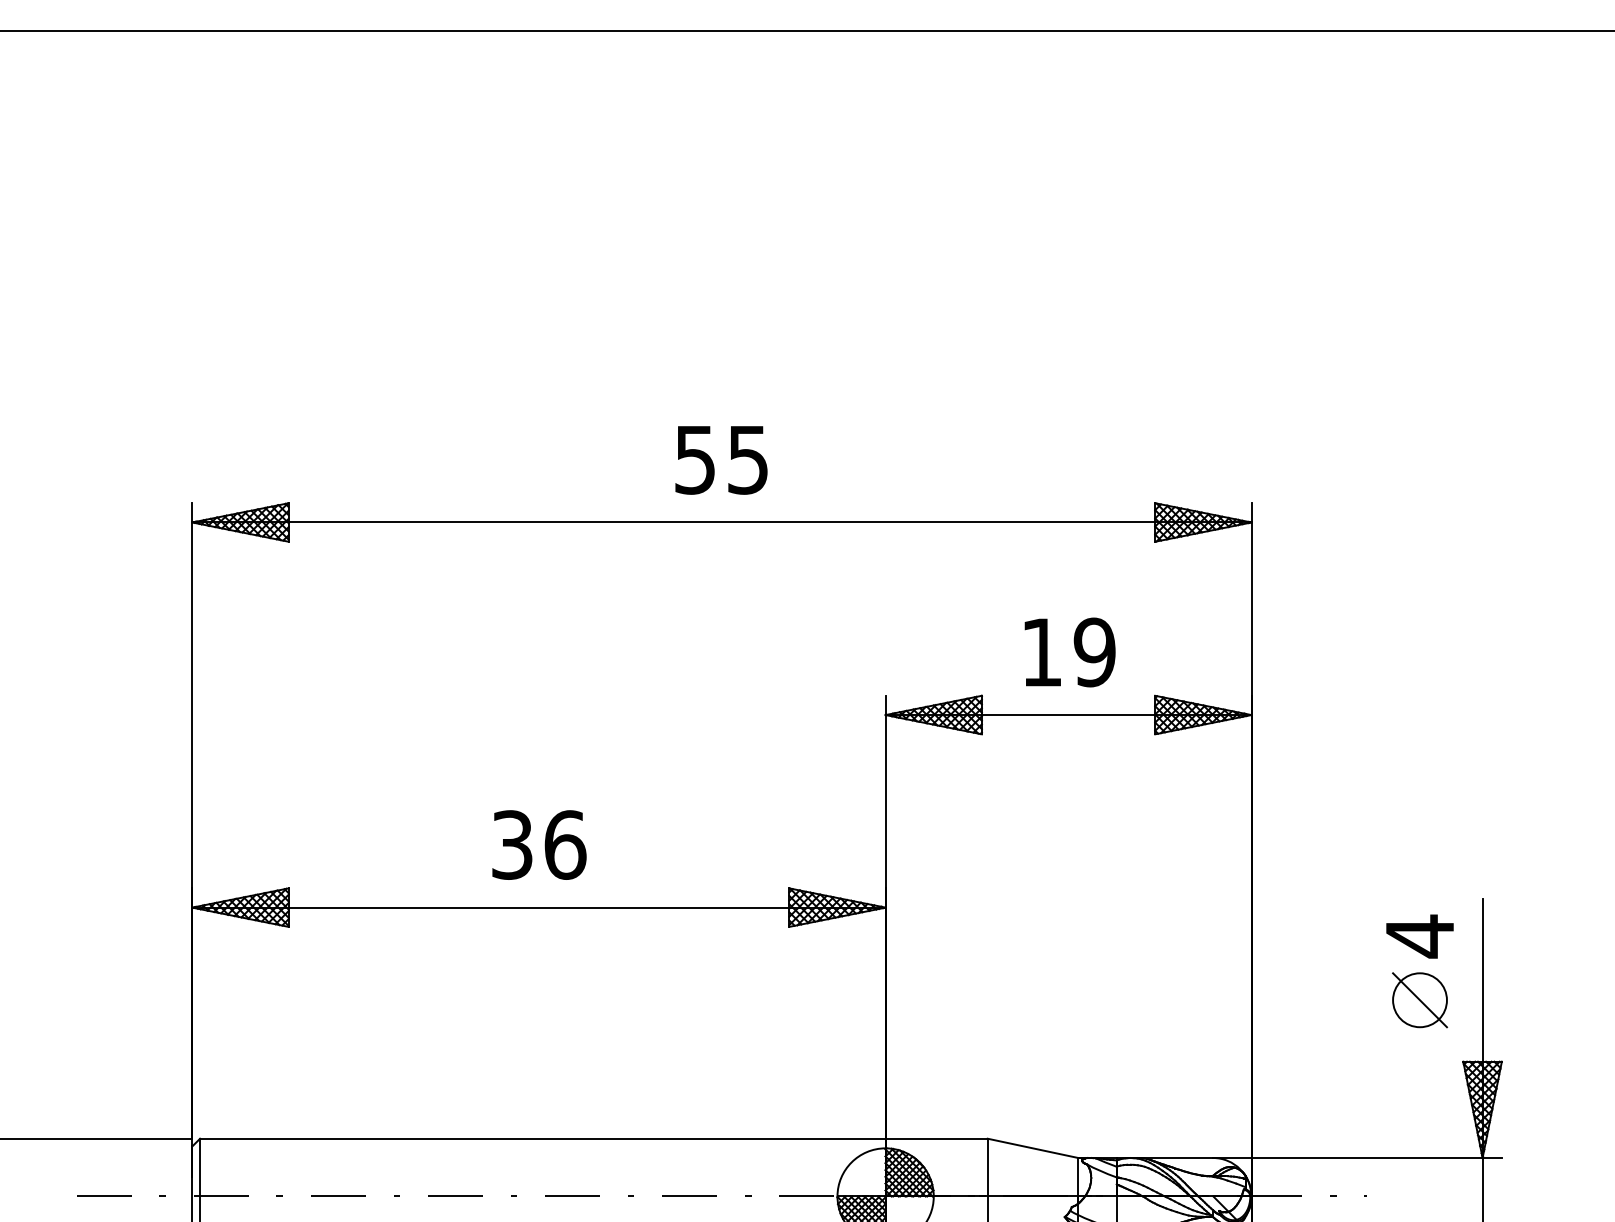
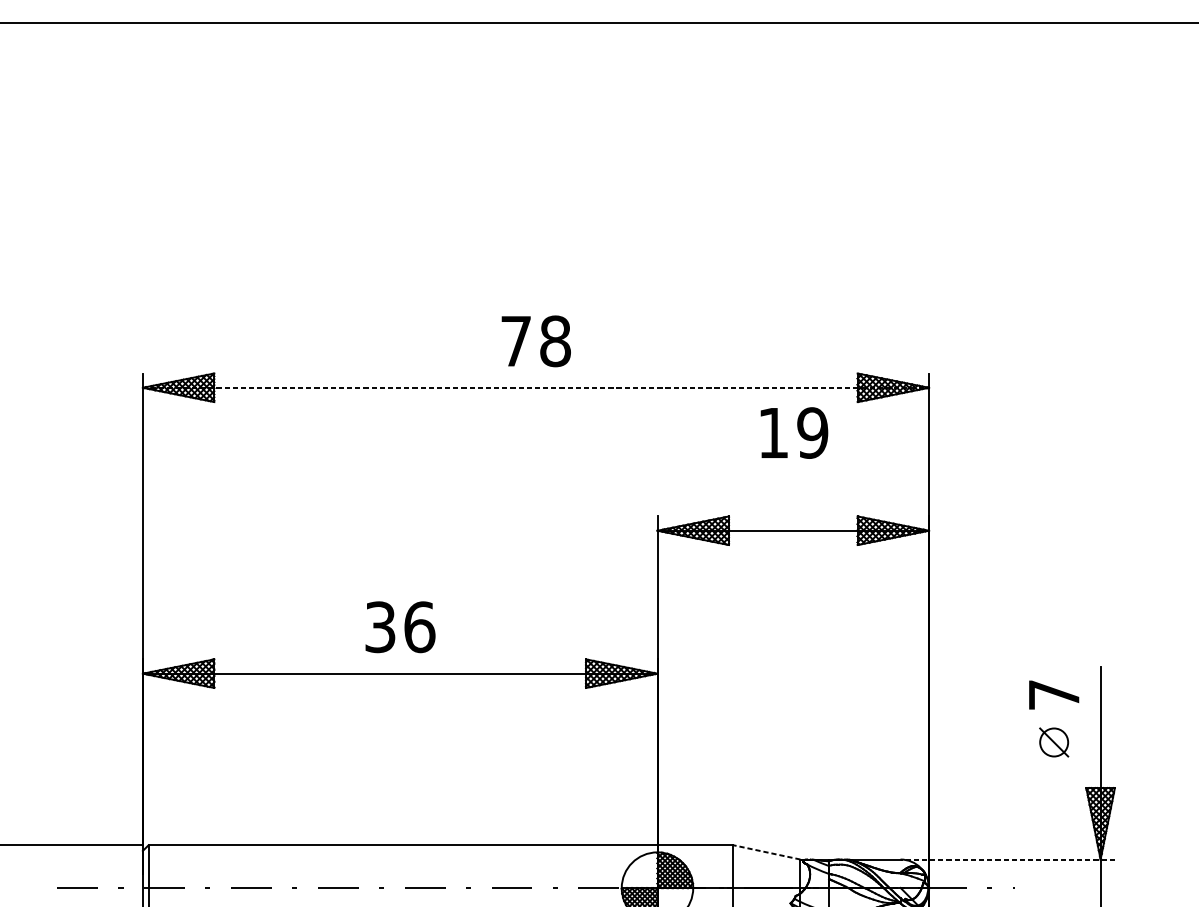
text: (722, 459) -> (536, 341), 55 -> 78
line: (721, 522) -> (535, 387), solid -> dashed
text: (1069, 652) -> (793, 433), moved
text: (1419, 936) -> (1053, 695), 4 -> 7
part: (1419, 1000) -> (1053, 742), size x0.7
line: (1032, 1148) -> (766, 852), solid -> dashed
line: (1356, 1157) -> (1007, 859), solid -> dashed

